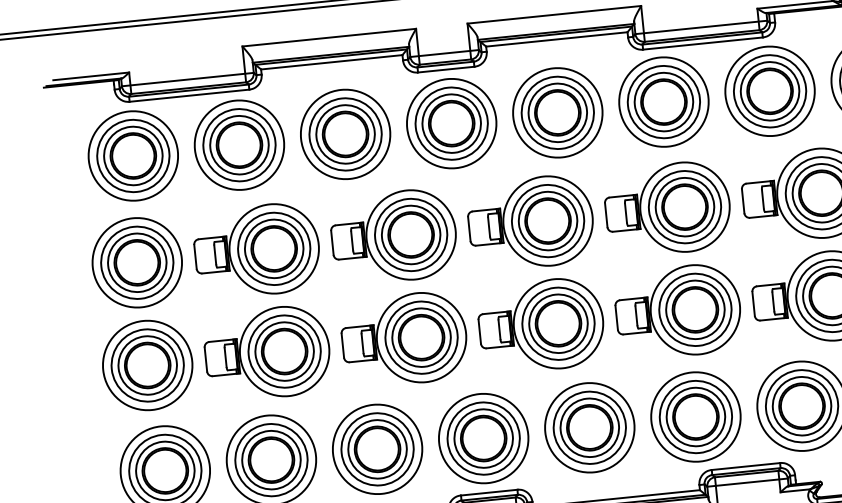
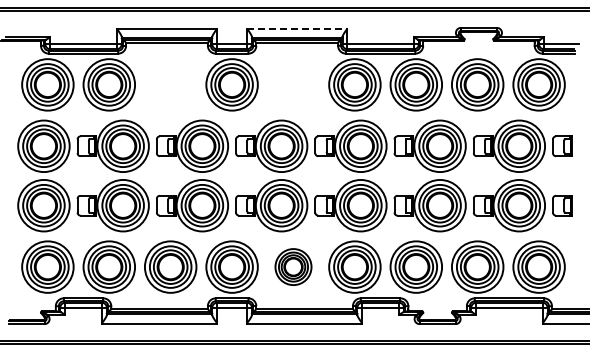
line: (554, 14) -> (297, 28), solid -> dashed
part: (557, 112) -> (293, 84), removed
part: (345, 133) -> (170, 84), removed
part: (589, 426) -> (293, 266), size x0.7

